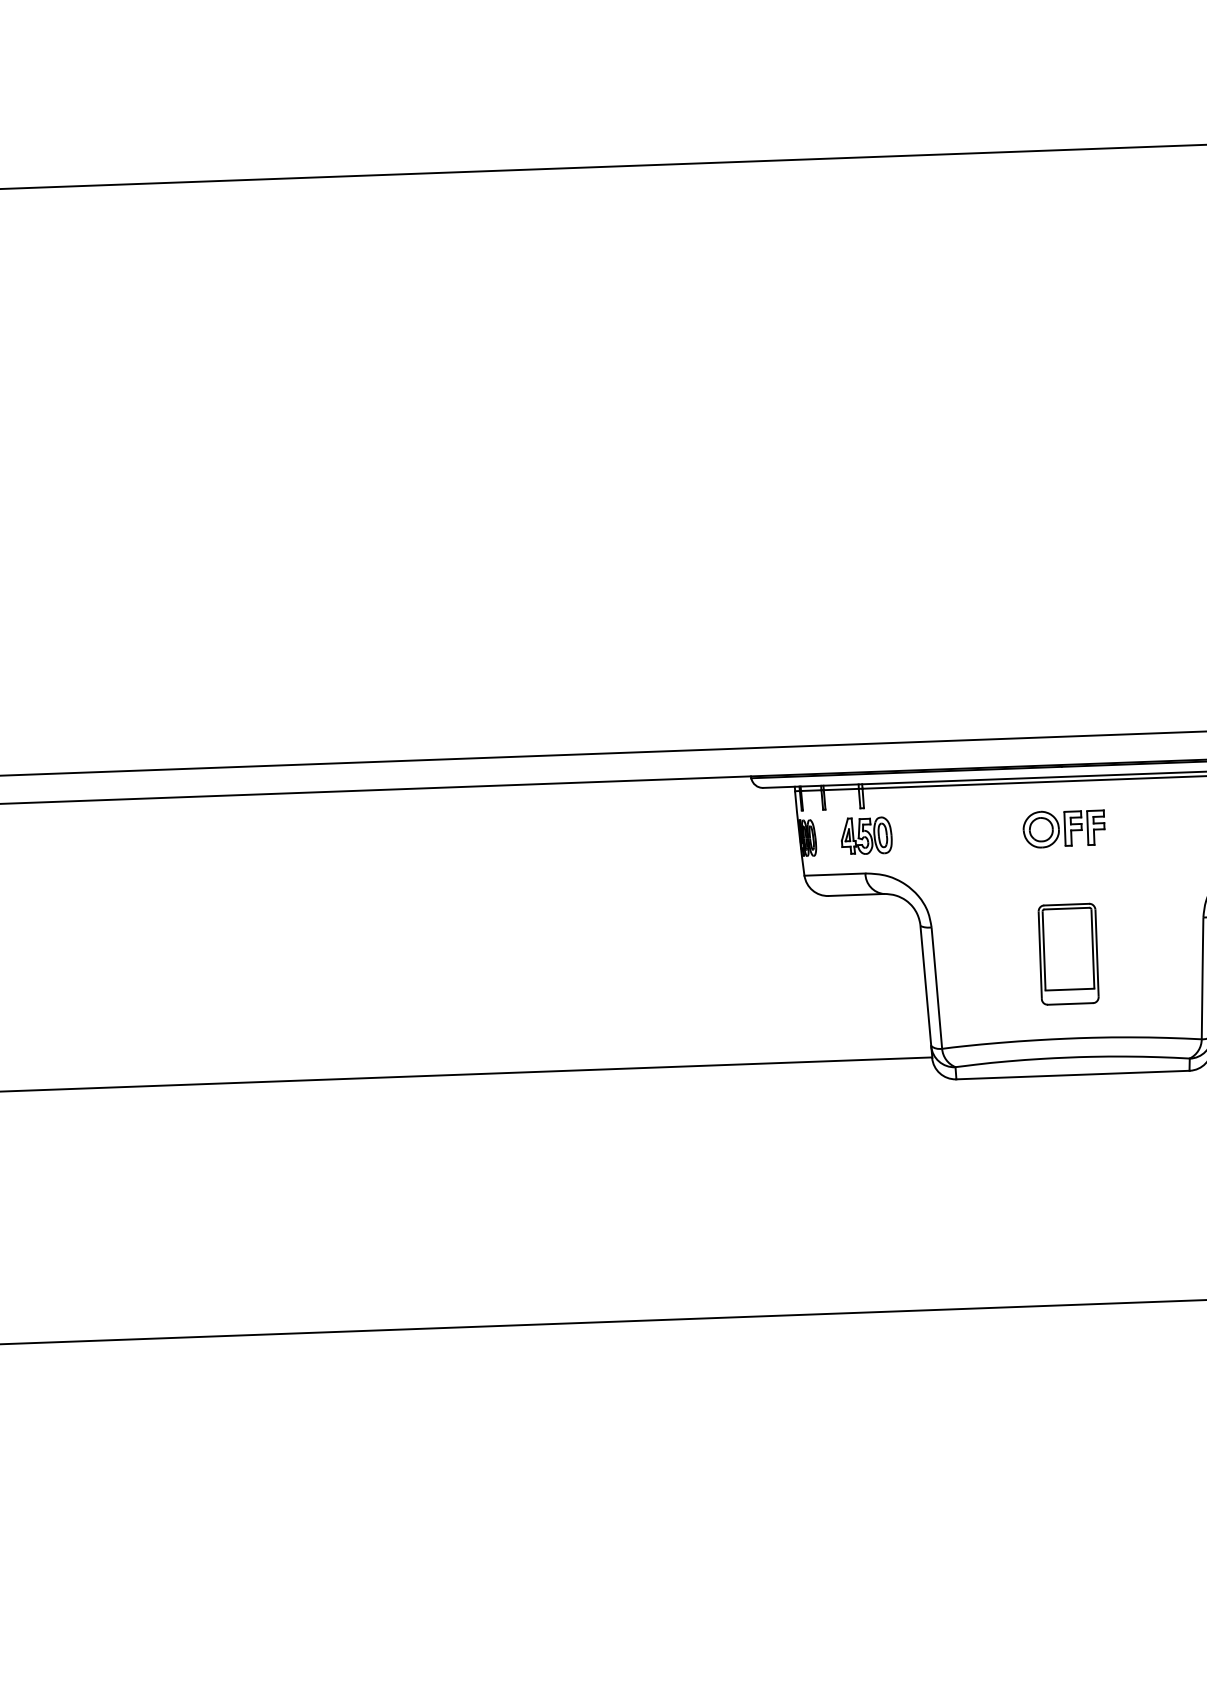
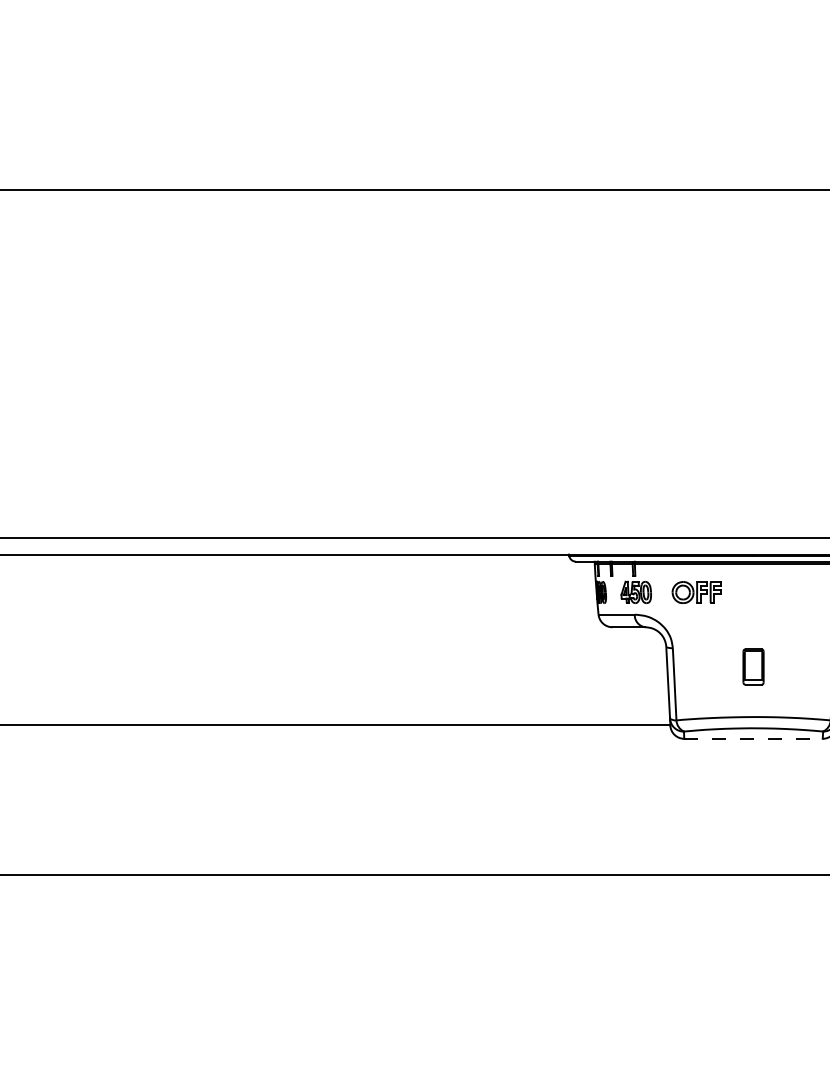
part: (1063, 828) -> (696, 592), moved
part: (1068, 953) -> (753, 666), size x0.6
line: (1074, 1074) -> (754, 738), solid -> dashed

